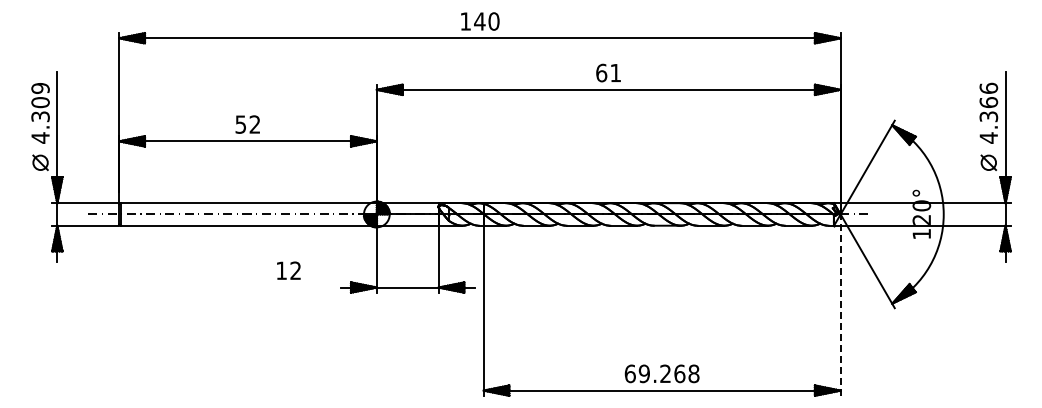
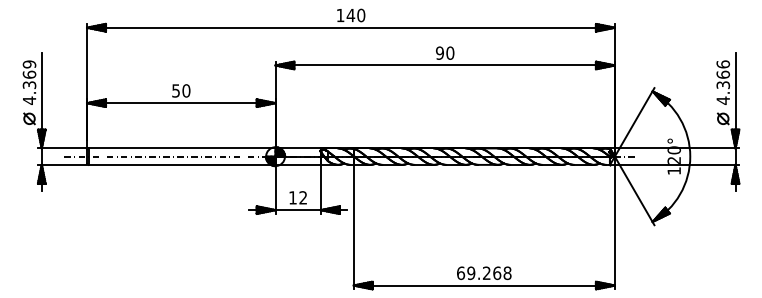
text: (608, 72) -> (445, 52), 61 -> 90
text: (40, 102) -> (29, 74), 4.309 -> 4.369
text: (254, 124) -> (186, 90), 52 -> 50
text: (288, 270) -> (297, 197), moved
line: (840, 305) -> (614, 223), dashed -> solid

